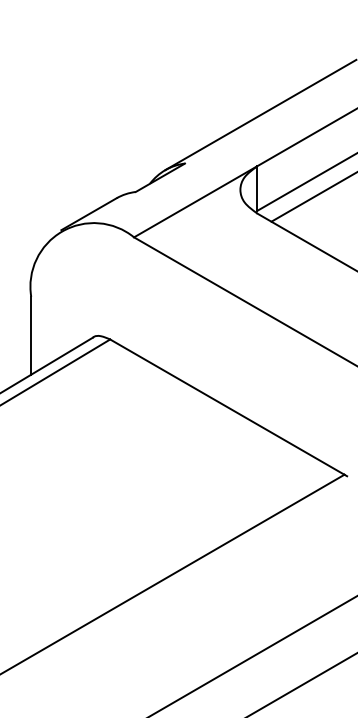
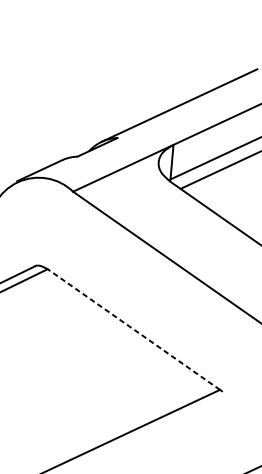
line: (226, 406) -> (133, 329), solid -> dashed

